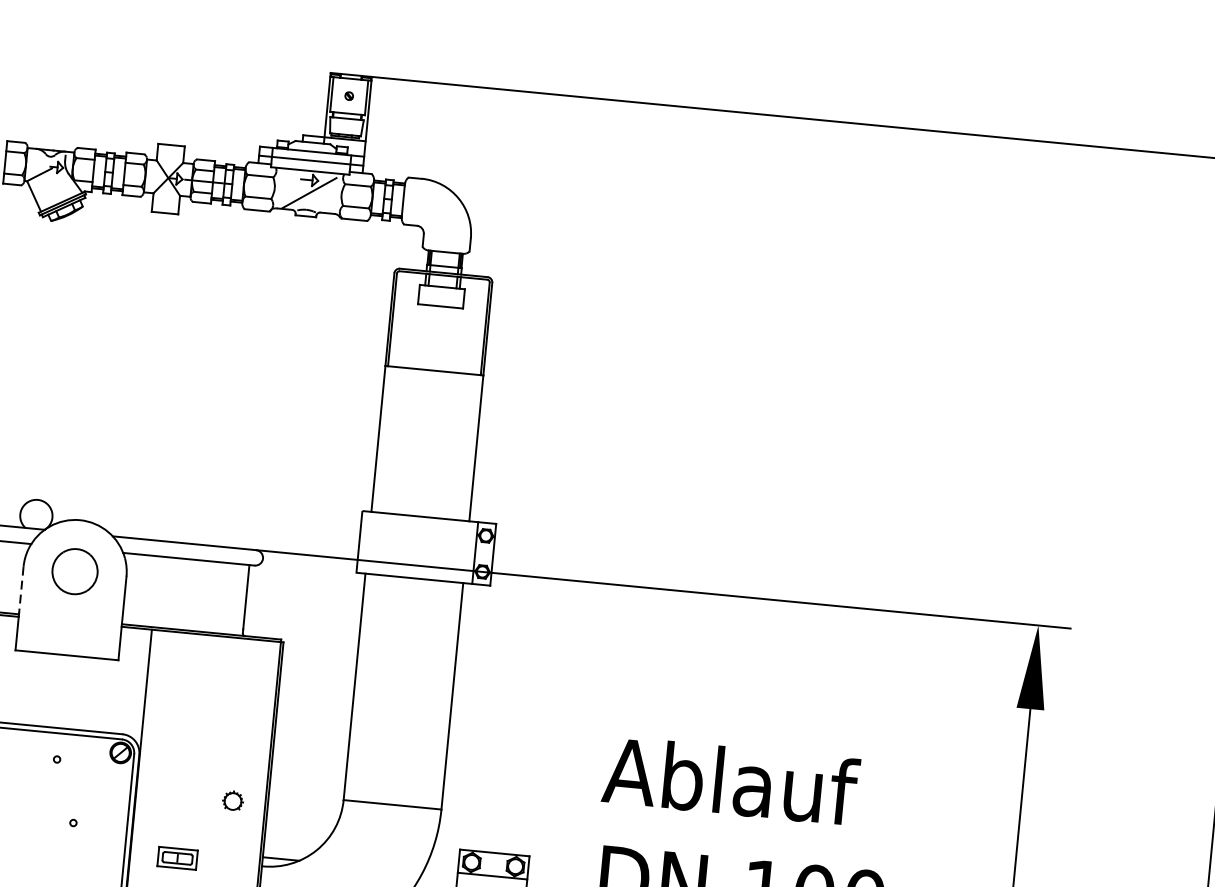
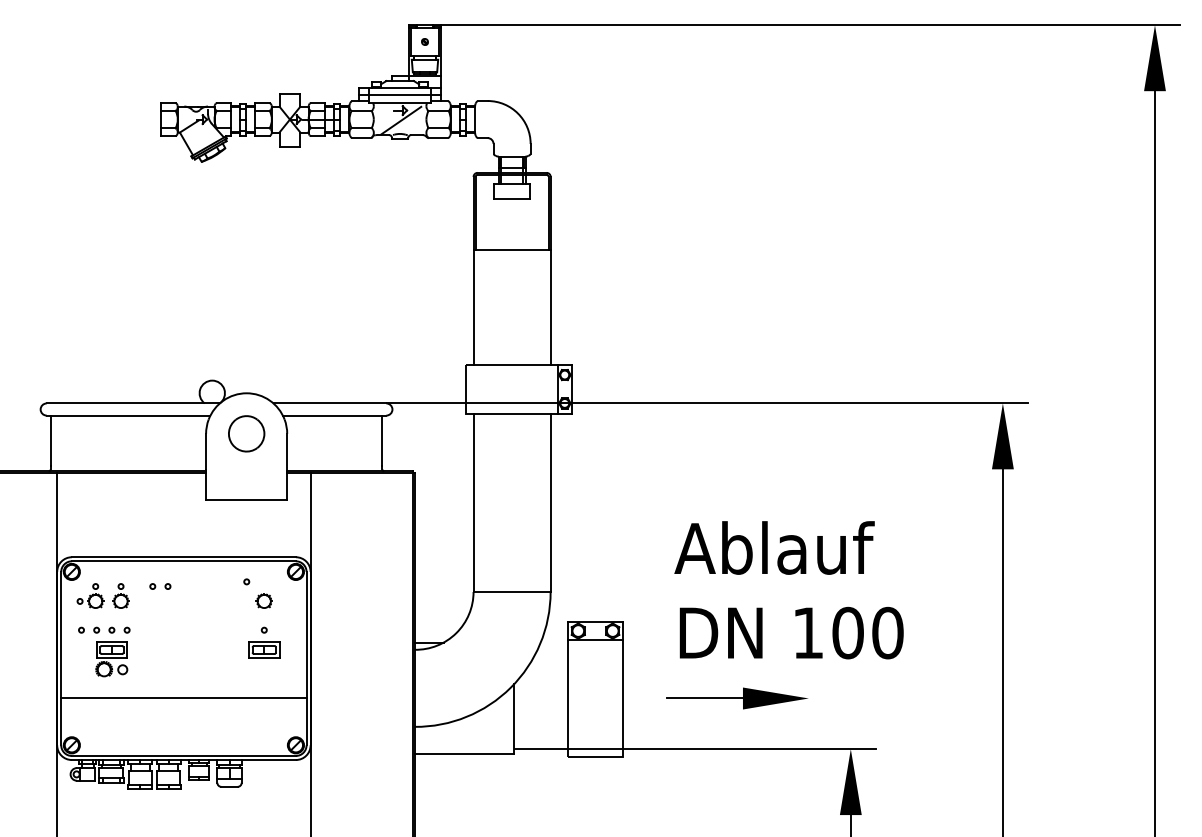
line: (21, 590) -> (206, 452), dashed -> solid
part: (232, 800) -> (263, 600), moved
part: (177, 857) -> (264, 649), moved

